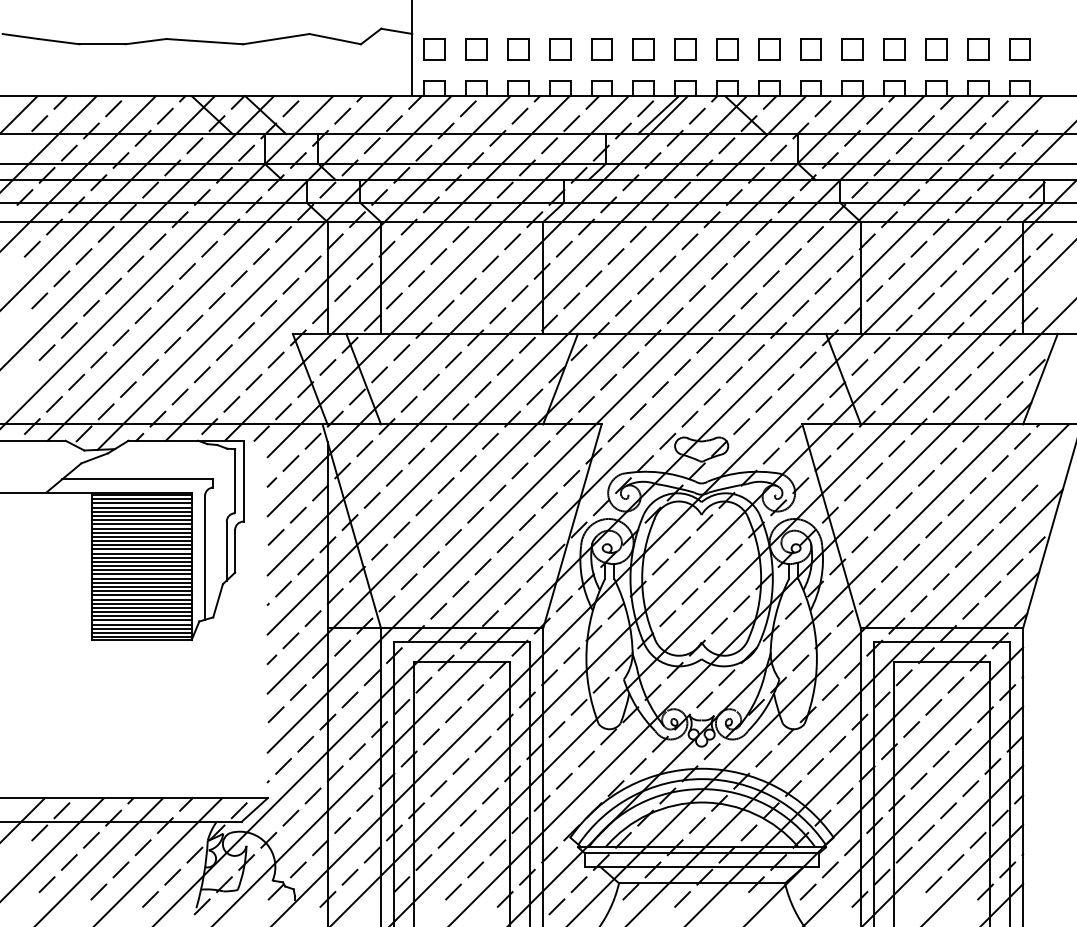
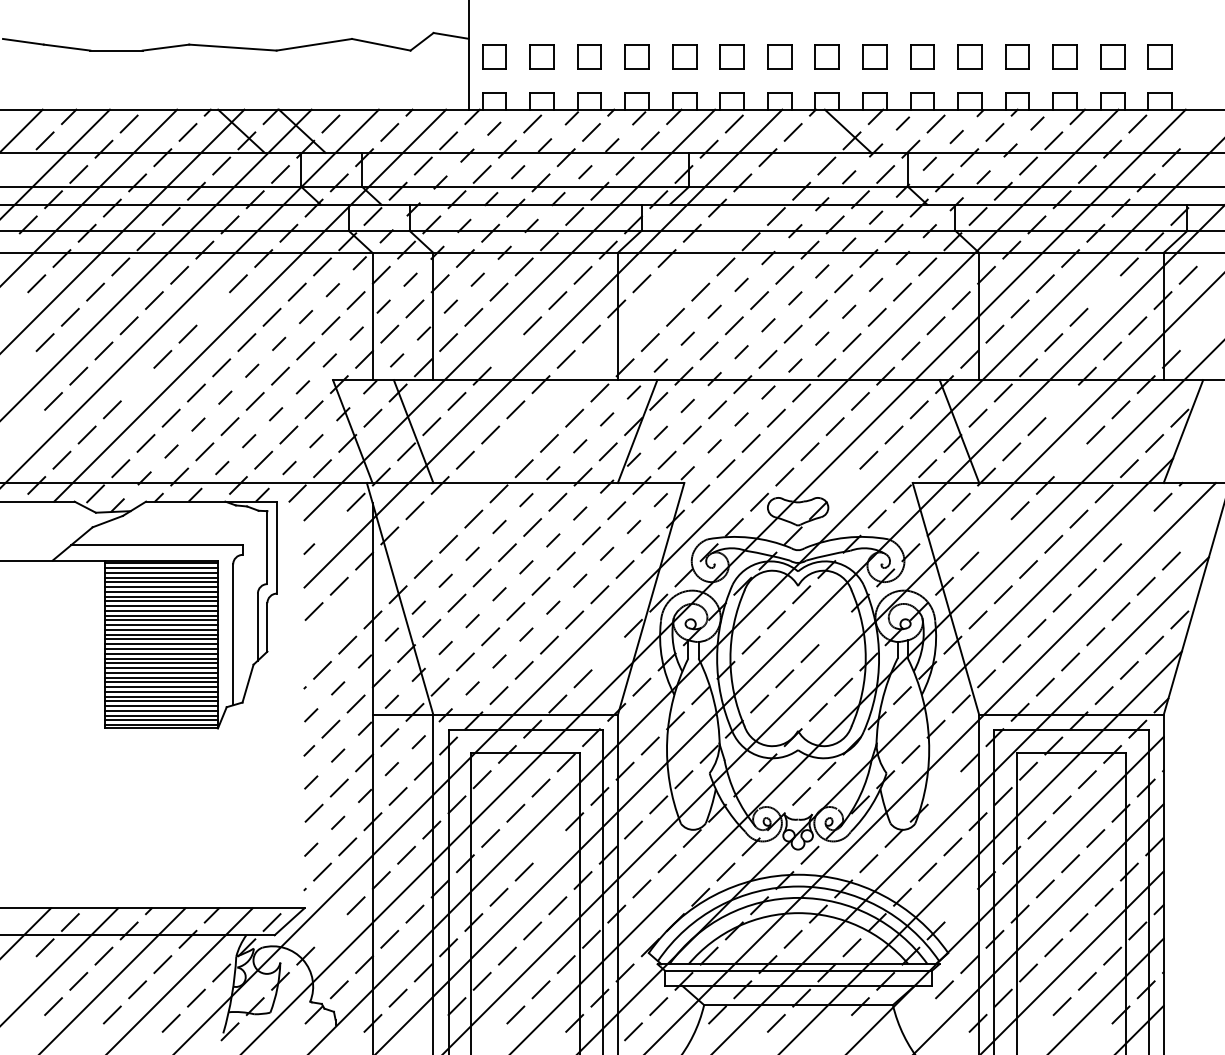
line: (658, 114) -> (748, 130), removed
line: (970, 256) -> (1103, 291), removed
line: (338, 268) -> (385, 305), solid -> dashed
line: (397, 268) -> (452, 305), solid -> dashed
line: (186, 270) -> (212, 308), removed
line: (274, 272) -> (312, 310), solid -> dashed
line: (446, 307) -> (507, 350), removed
line: (506, 335) -> (576, 381), removed
line: (120, 337) -> (137, 384), removed
line: (933, 352) -> (1061, 401), removed
line: (536, 365) -> (610, 415), solid -> dashed
line: (566, 394) -> (644, 449), solid -> dashed
line: (941, 403) -> (1070, 459), removed
line: (596, 423) -> (678, 482), solid -> dashed
line: (741, 426) -> (843, 485), removed
line: (290, 463) -> (330, 527), removed
line: (1000, 463) -> (1137, 527), removed
line: (874, 470) -> (994, 535), removed
line: (733, 551) -> (834, 627), removed
line: (534, 574) -> (608, 653), removed
line: (830, 692) -> (944, 787), removed
line: (483, 743) -> (549, 846), removed
line: (844, 795) -> (960, 905), removed
line: (290, 817) -> (330, 930), removed
line: (807, 891) -> (918, 1014), removed

